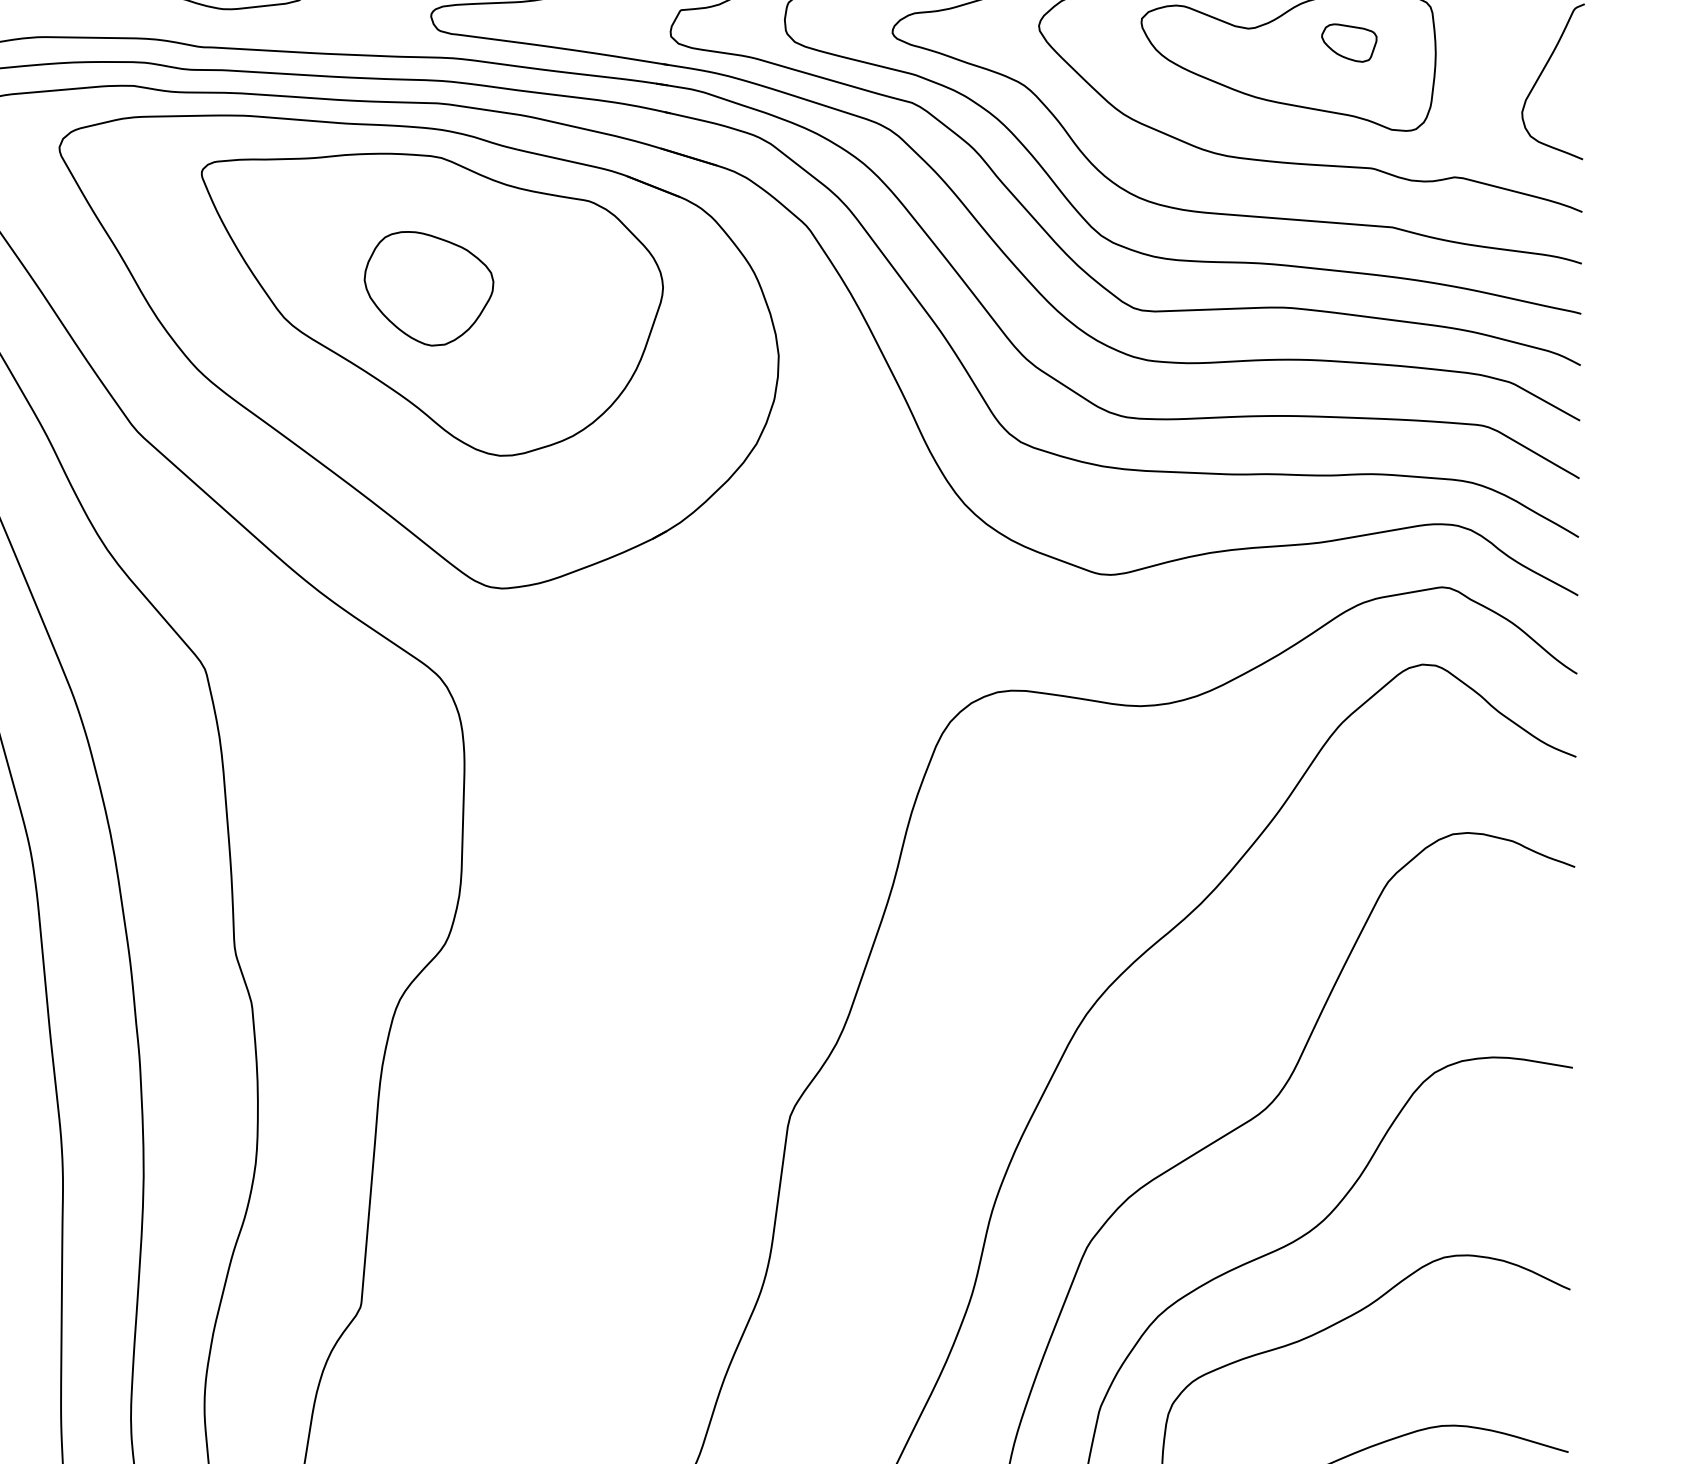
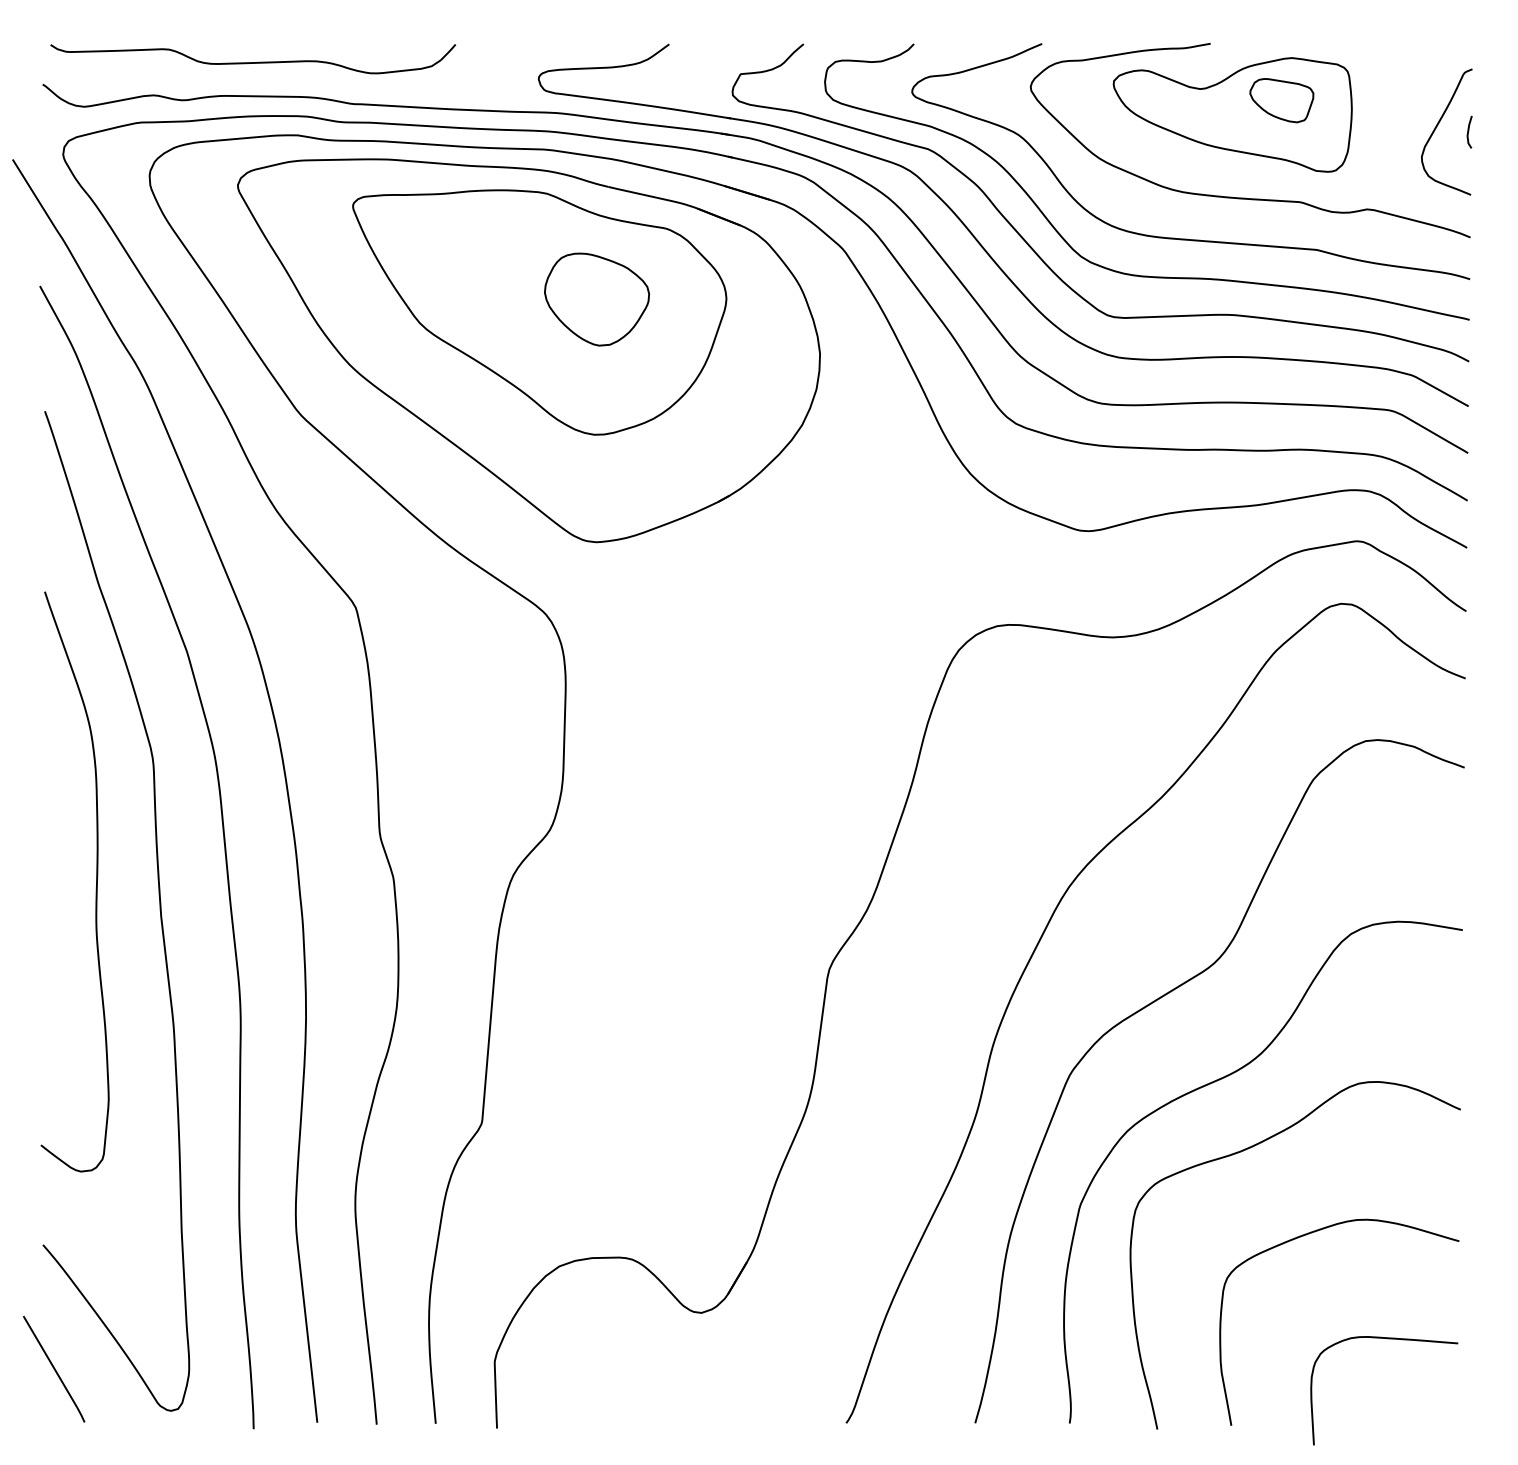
part: (1348, 42) -> (1281, 100), size x1.43
line: (1581, 81) -> (1469, 131), added
part: (428, 288) -> (596, 299), moved

